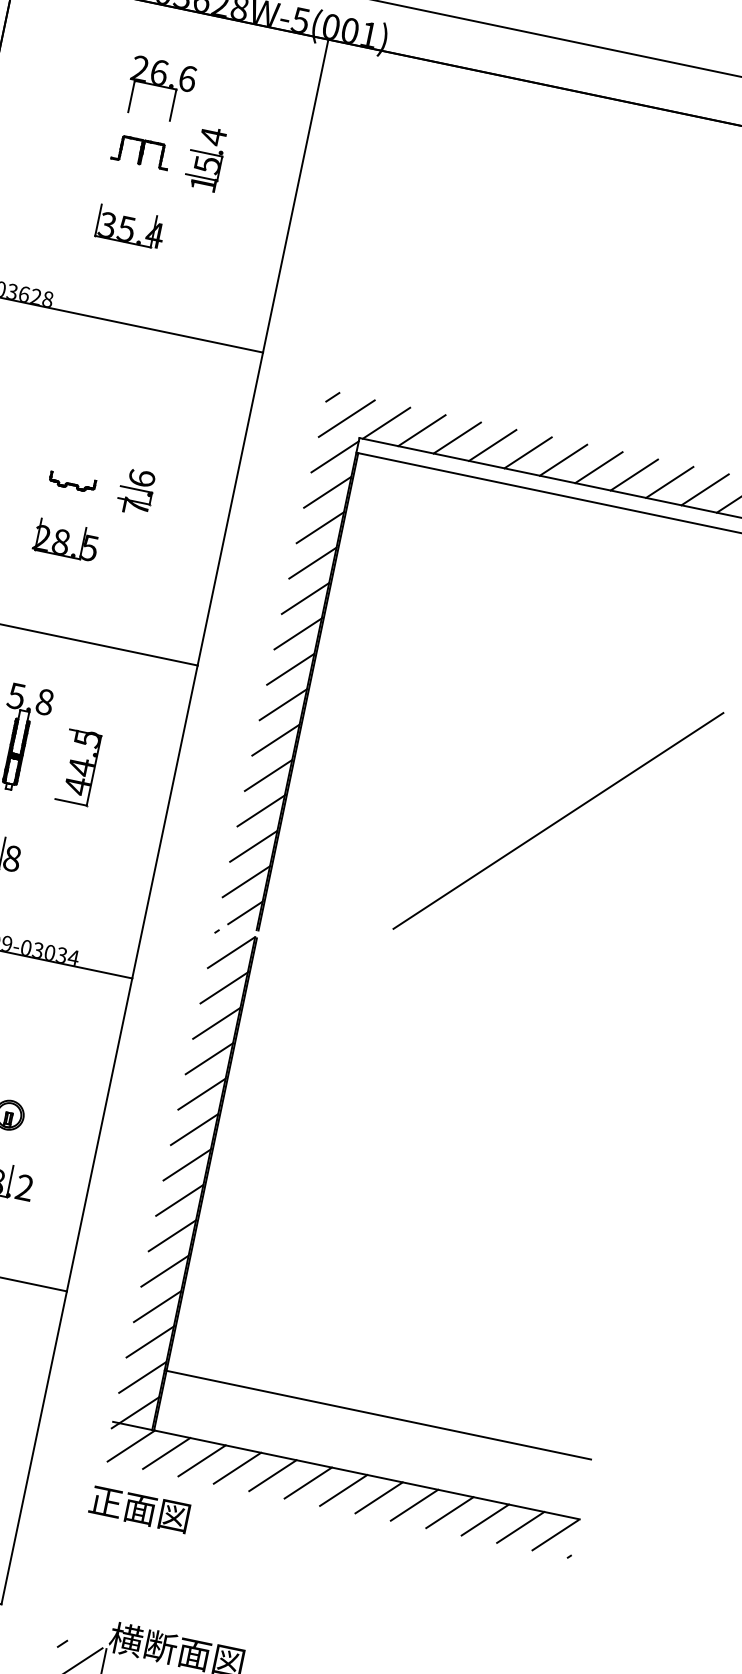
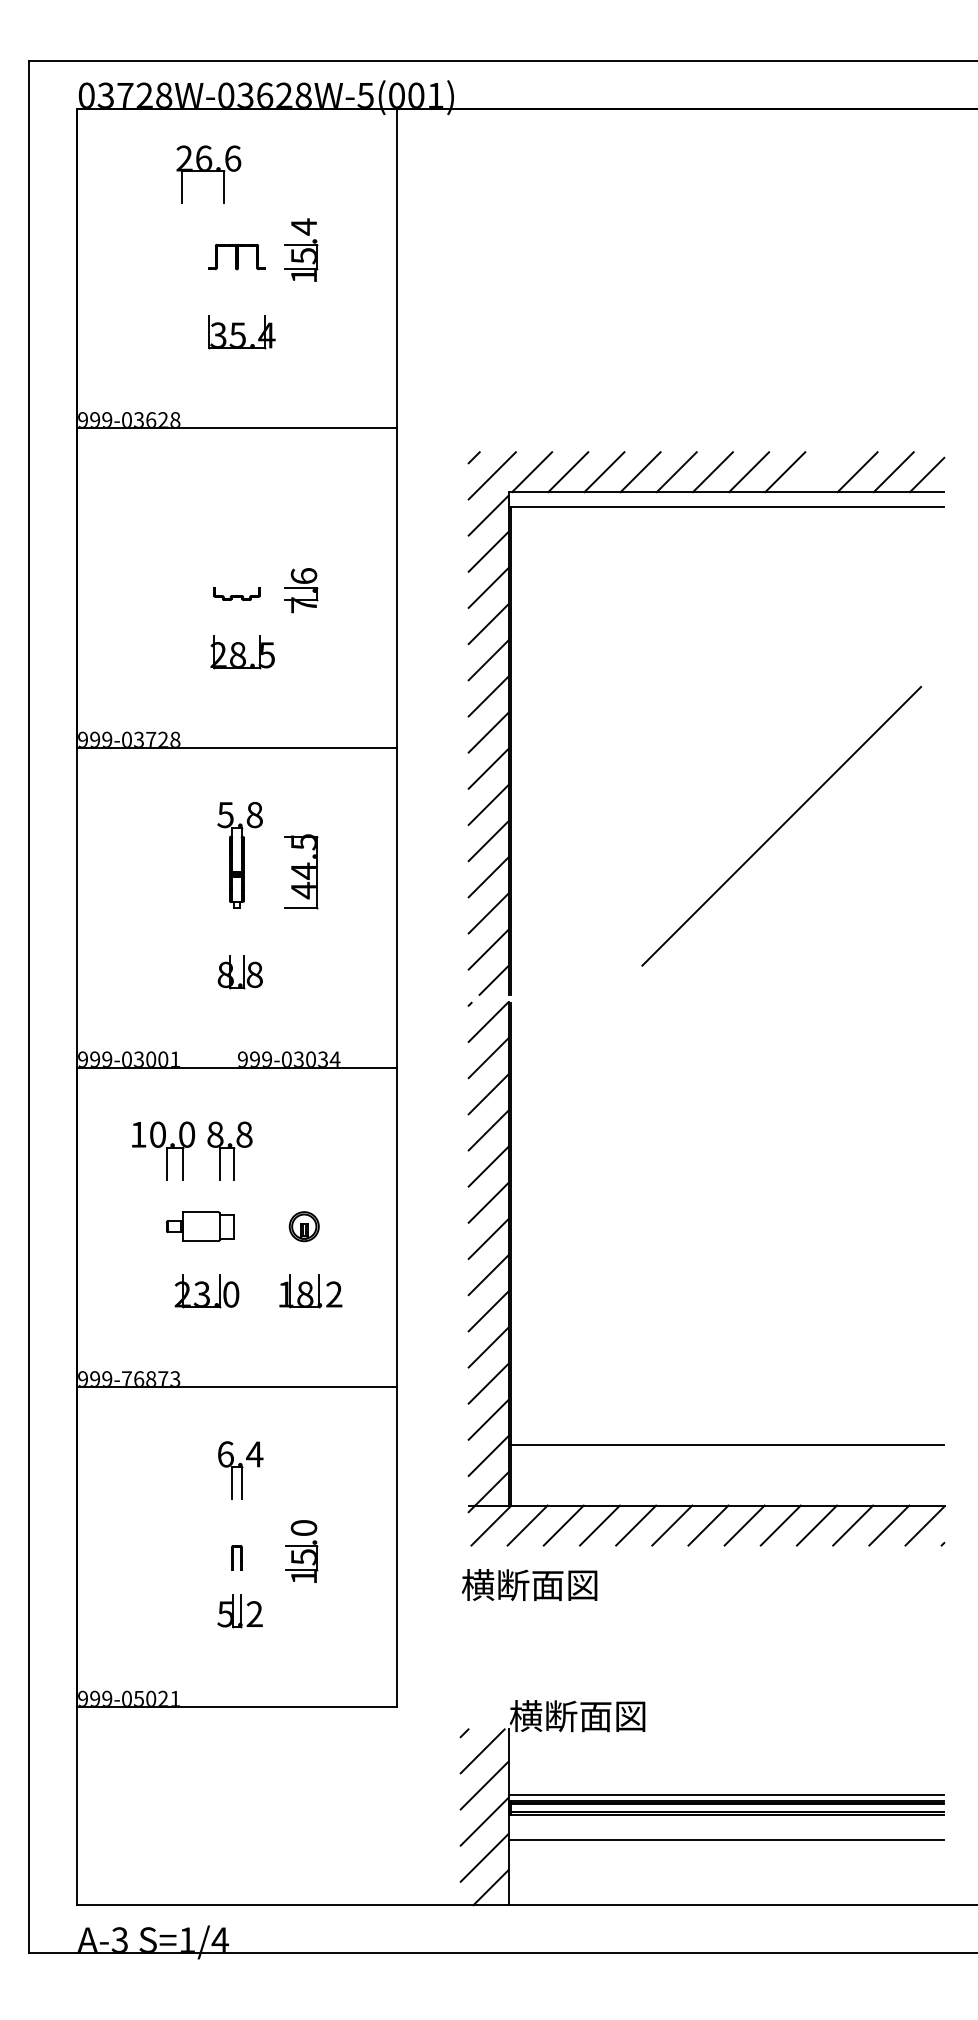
part: (160, 89) -> (208, 174), moved
line: (669, 482) -> (821, 472), removed
text: (156, 1512) -> (529, 1585), 正面図 -> 横断面図

